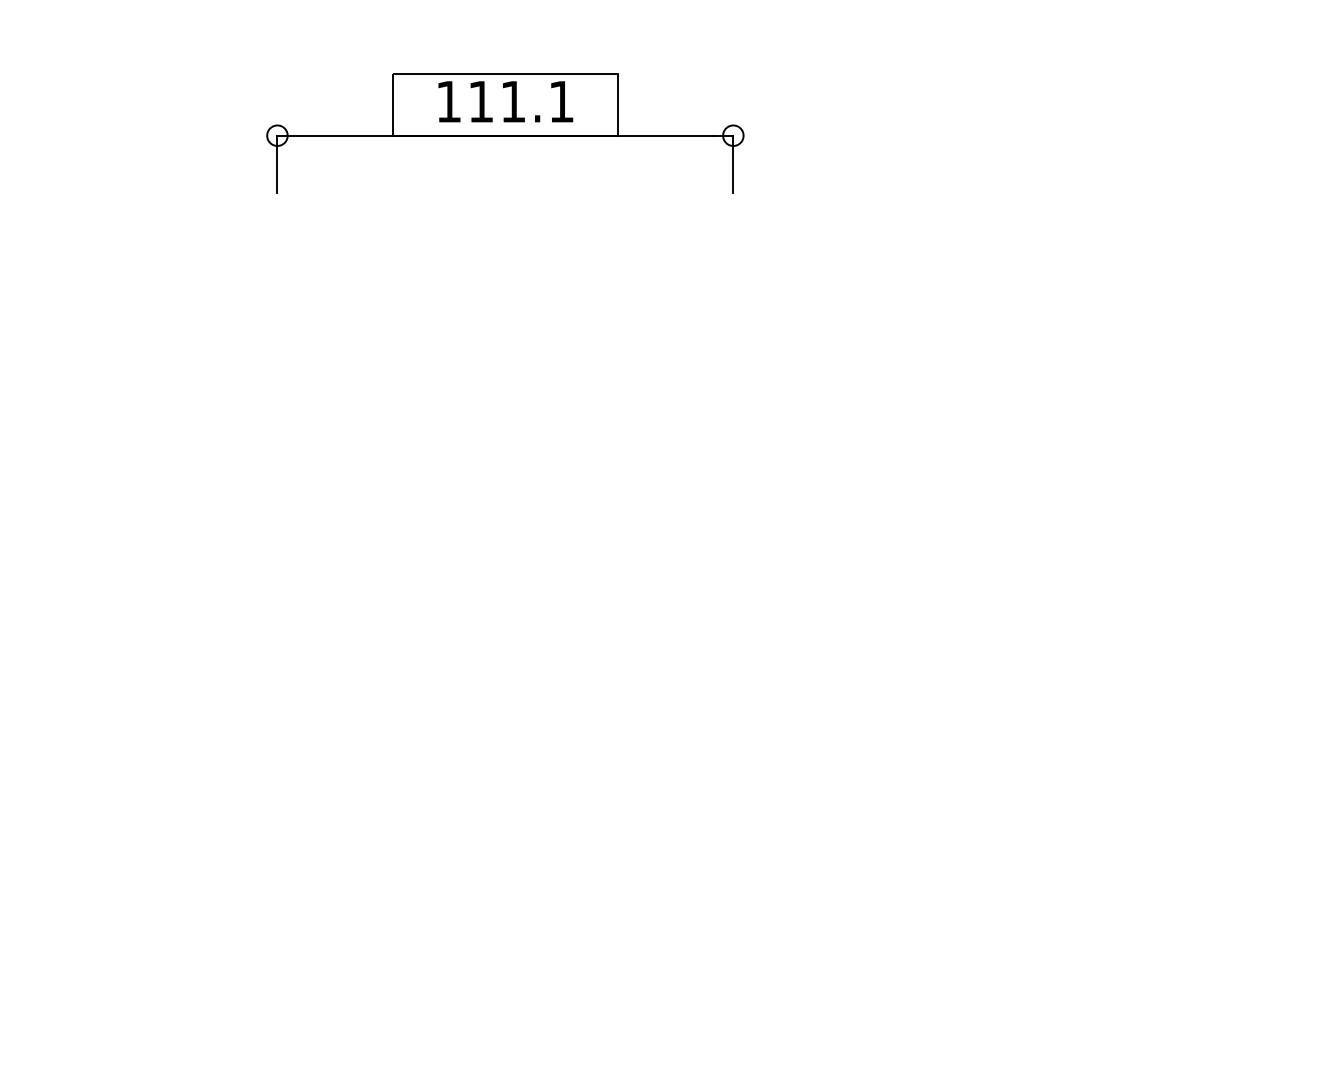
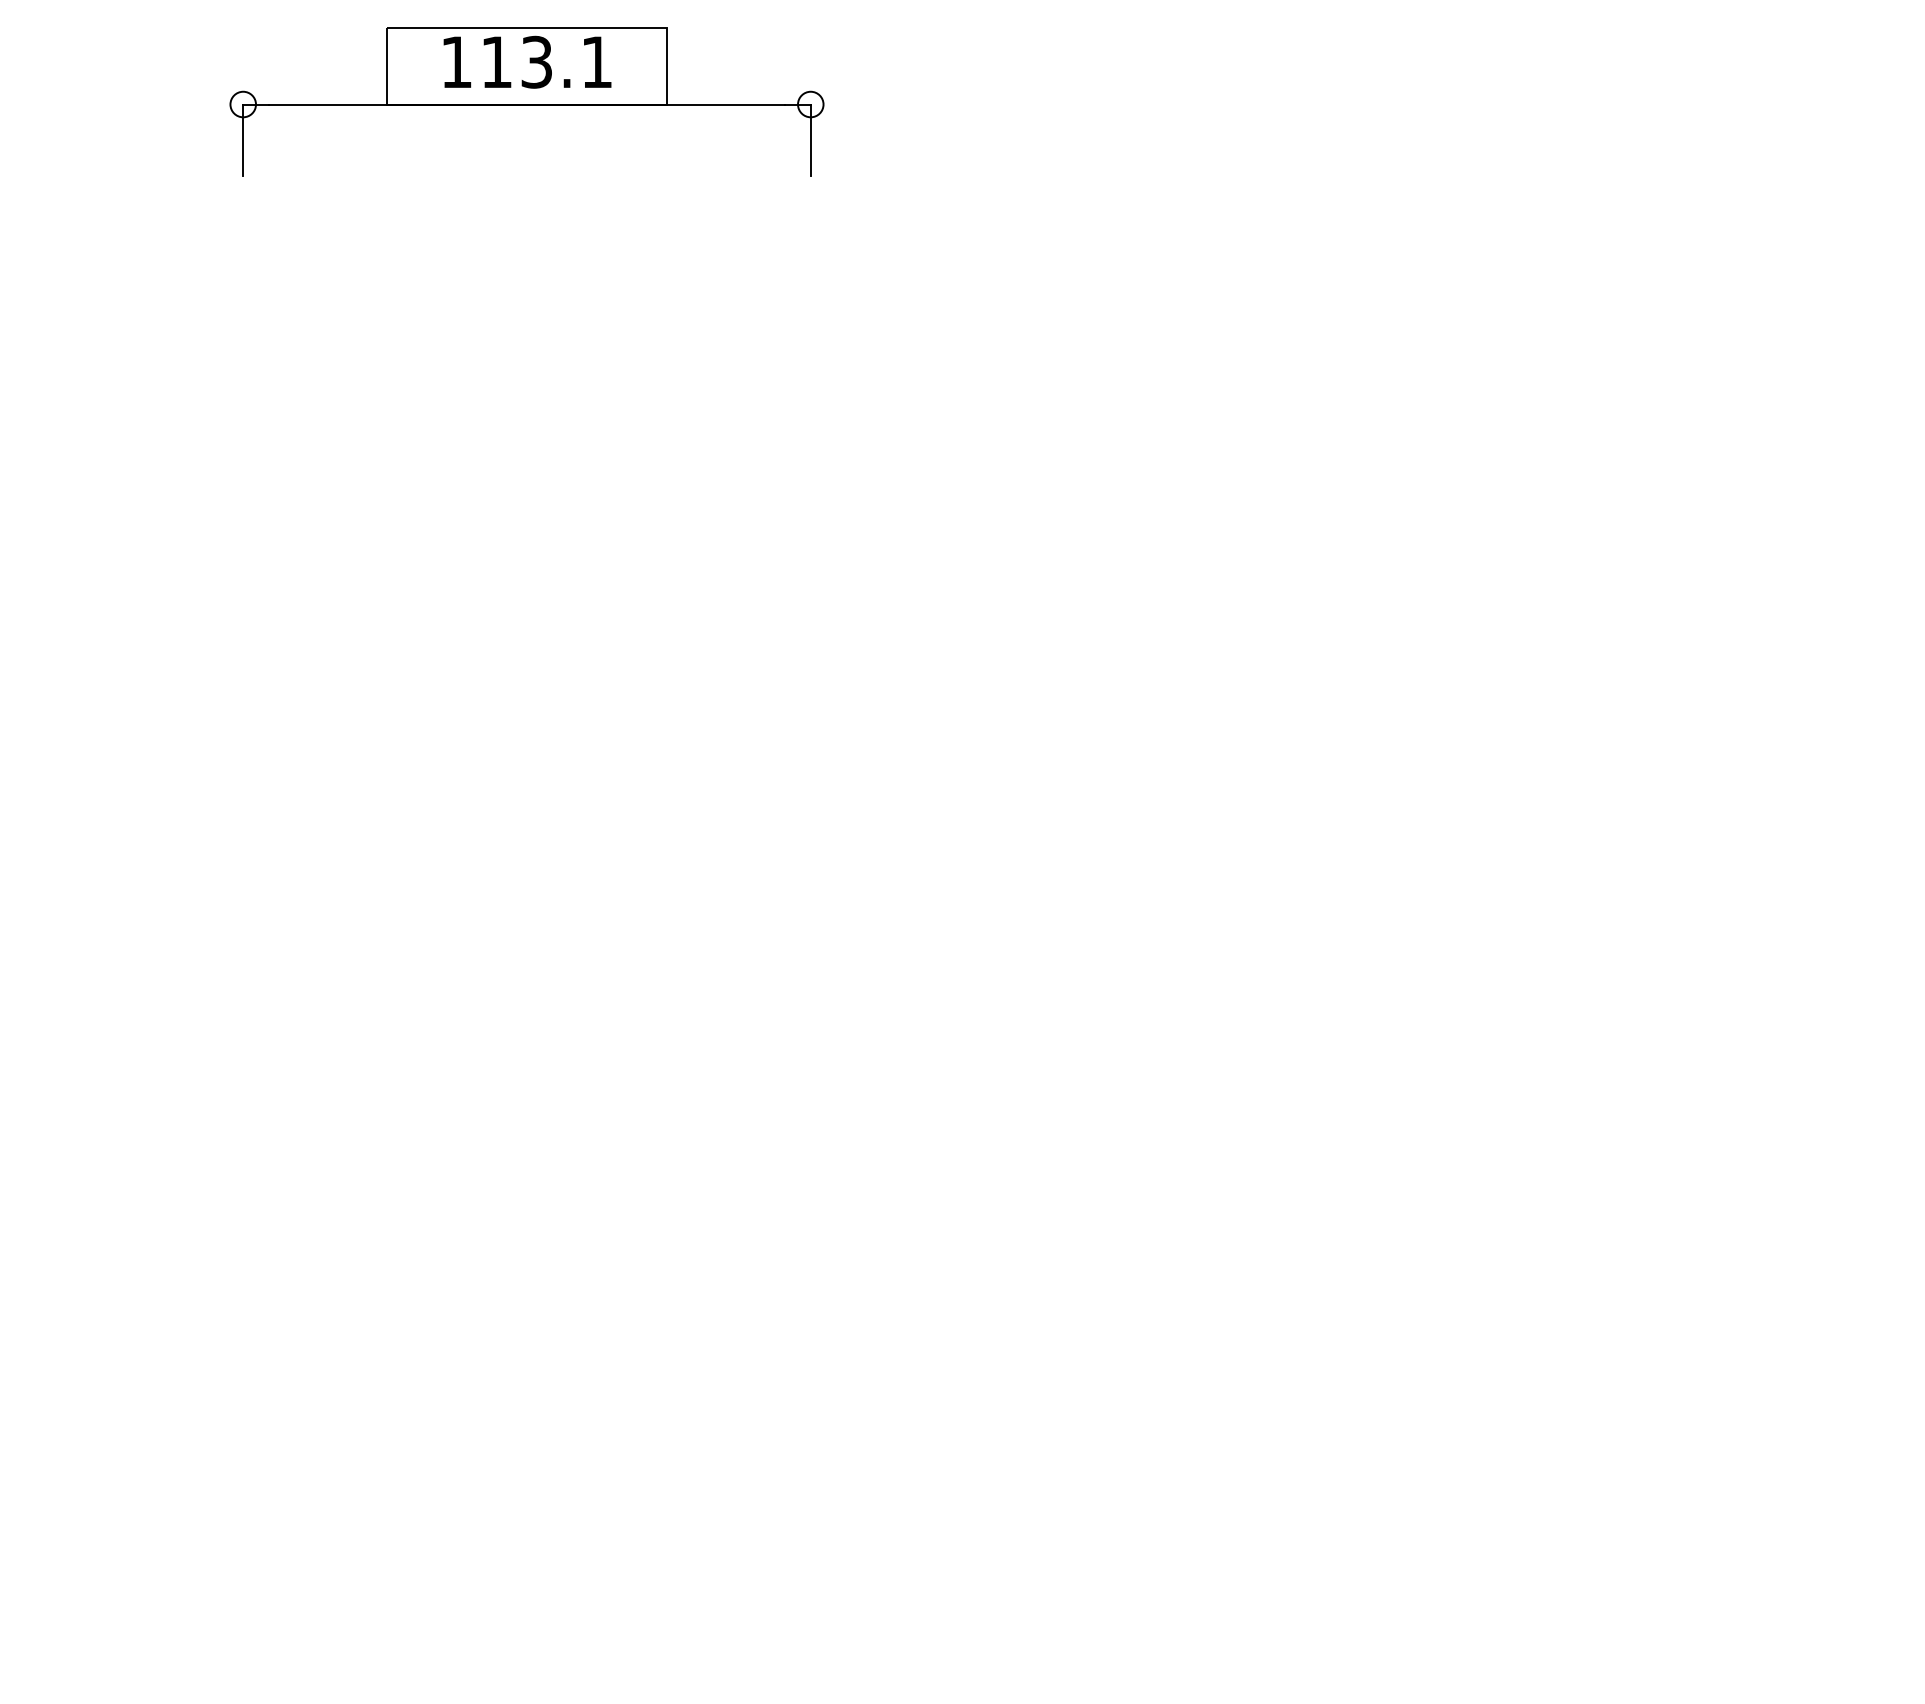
text: (513, 101) -> (536, 61), 111.1 -> 113.1

